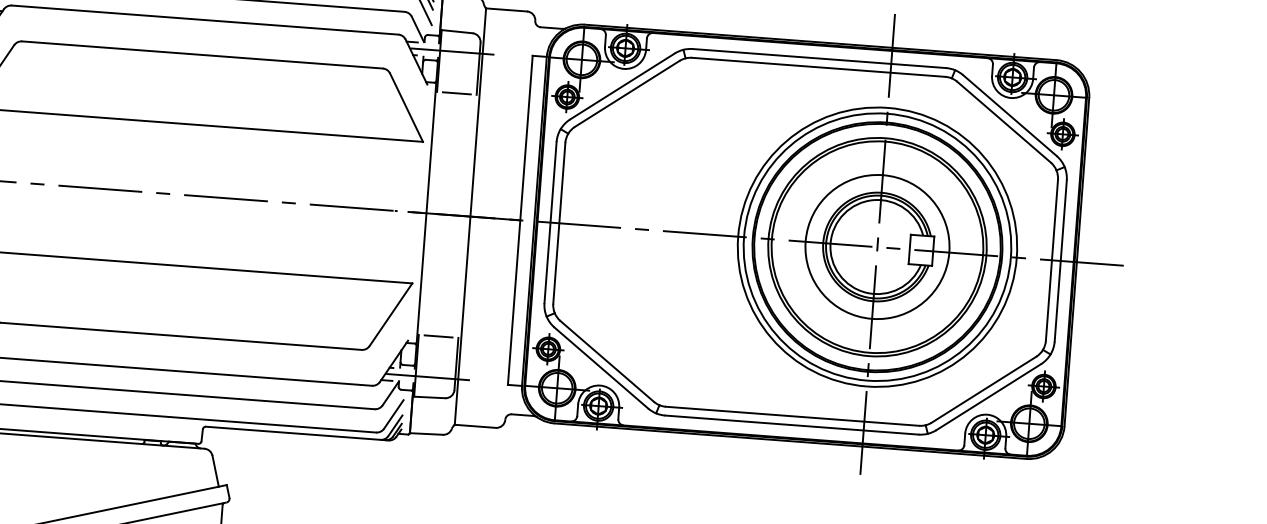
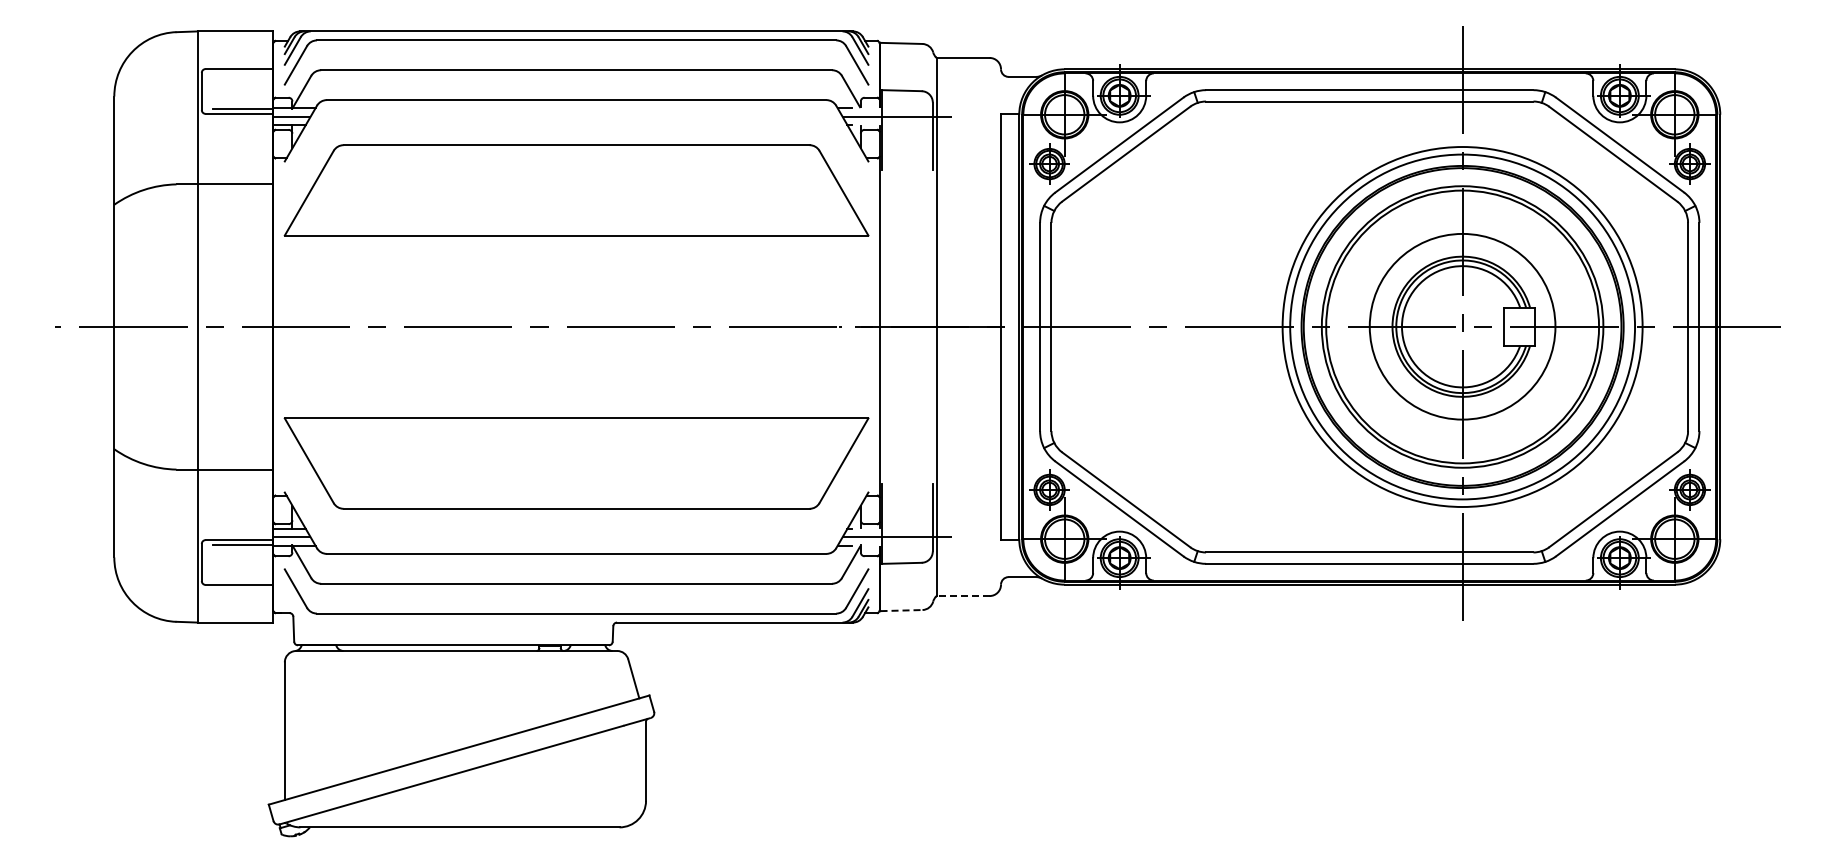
line: (457, 93) -> (907, 169), removed
line: (438, 336) -> (907, 484), removed
line: (475, 426) -> (963, 596), solid -> dashed
line: (427, 433) -> (902, 610), solid -> dashed

